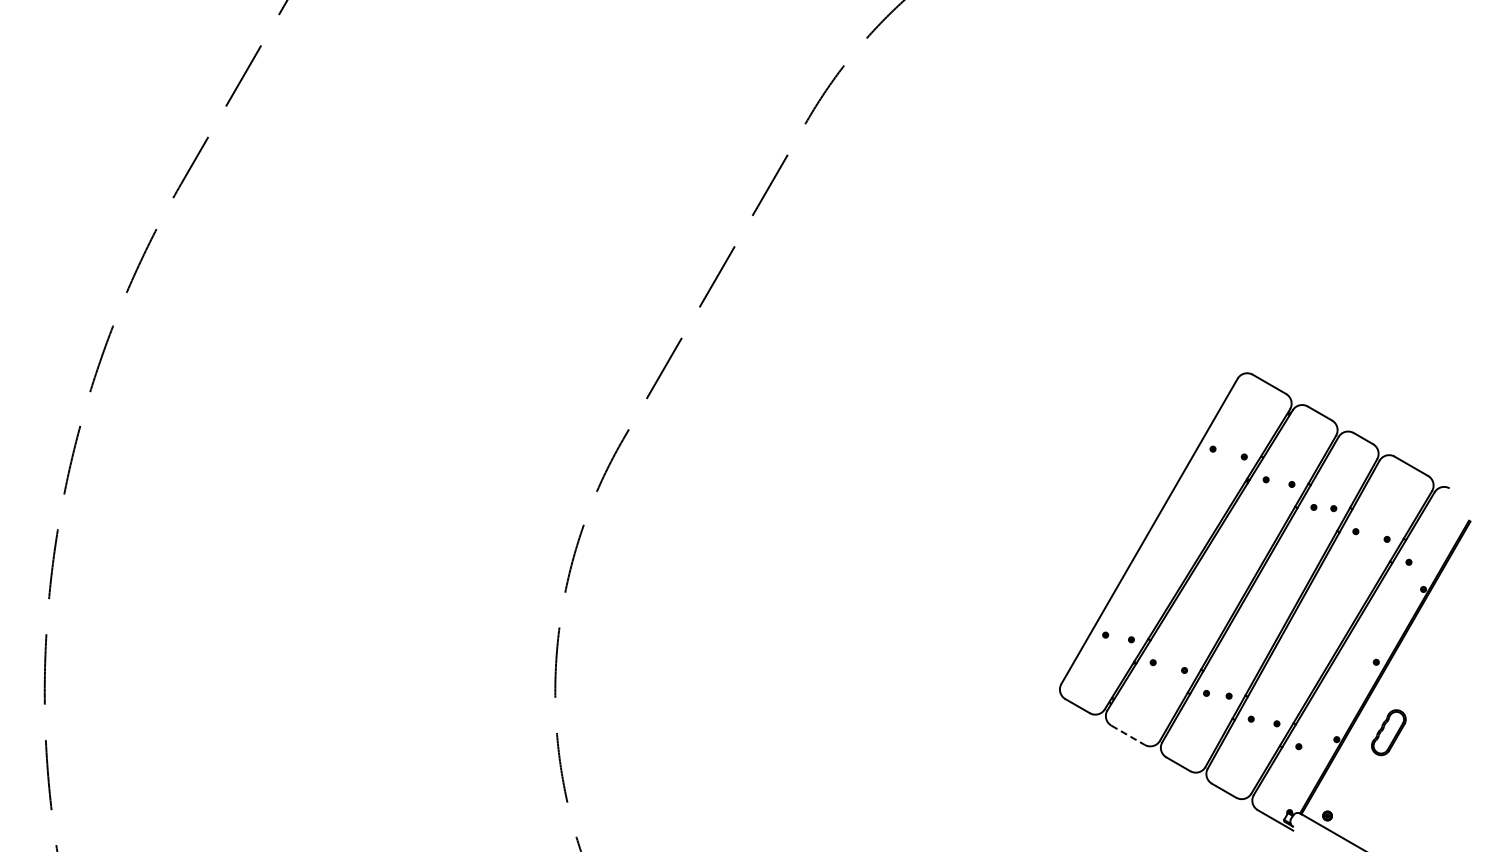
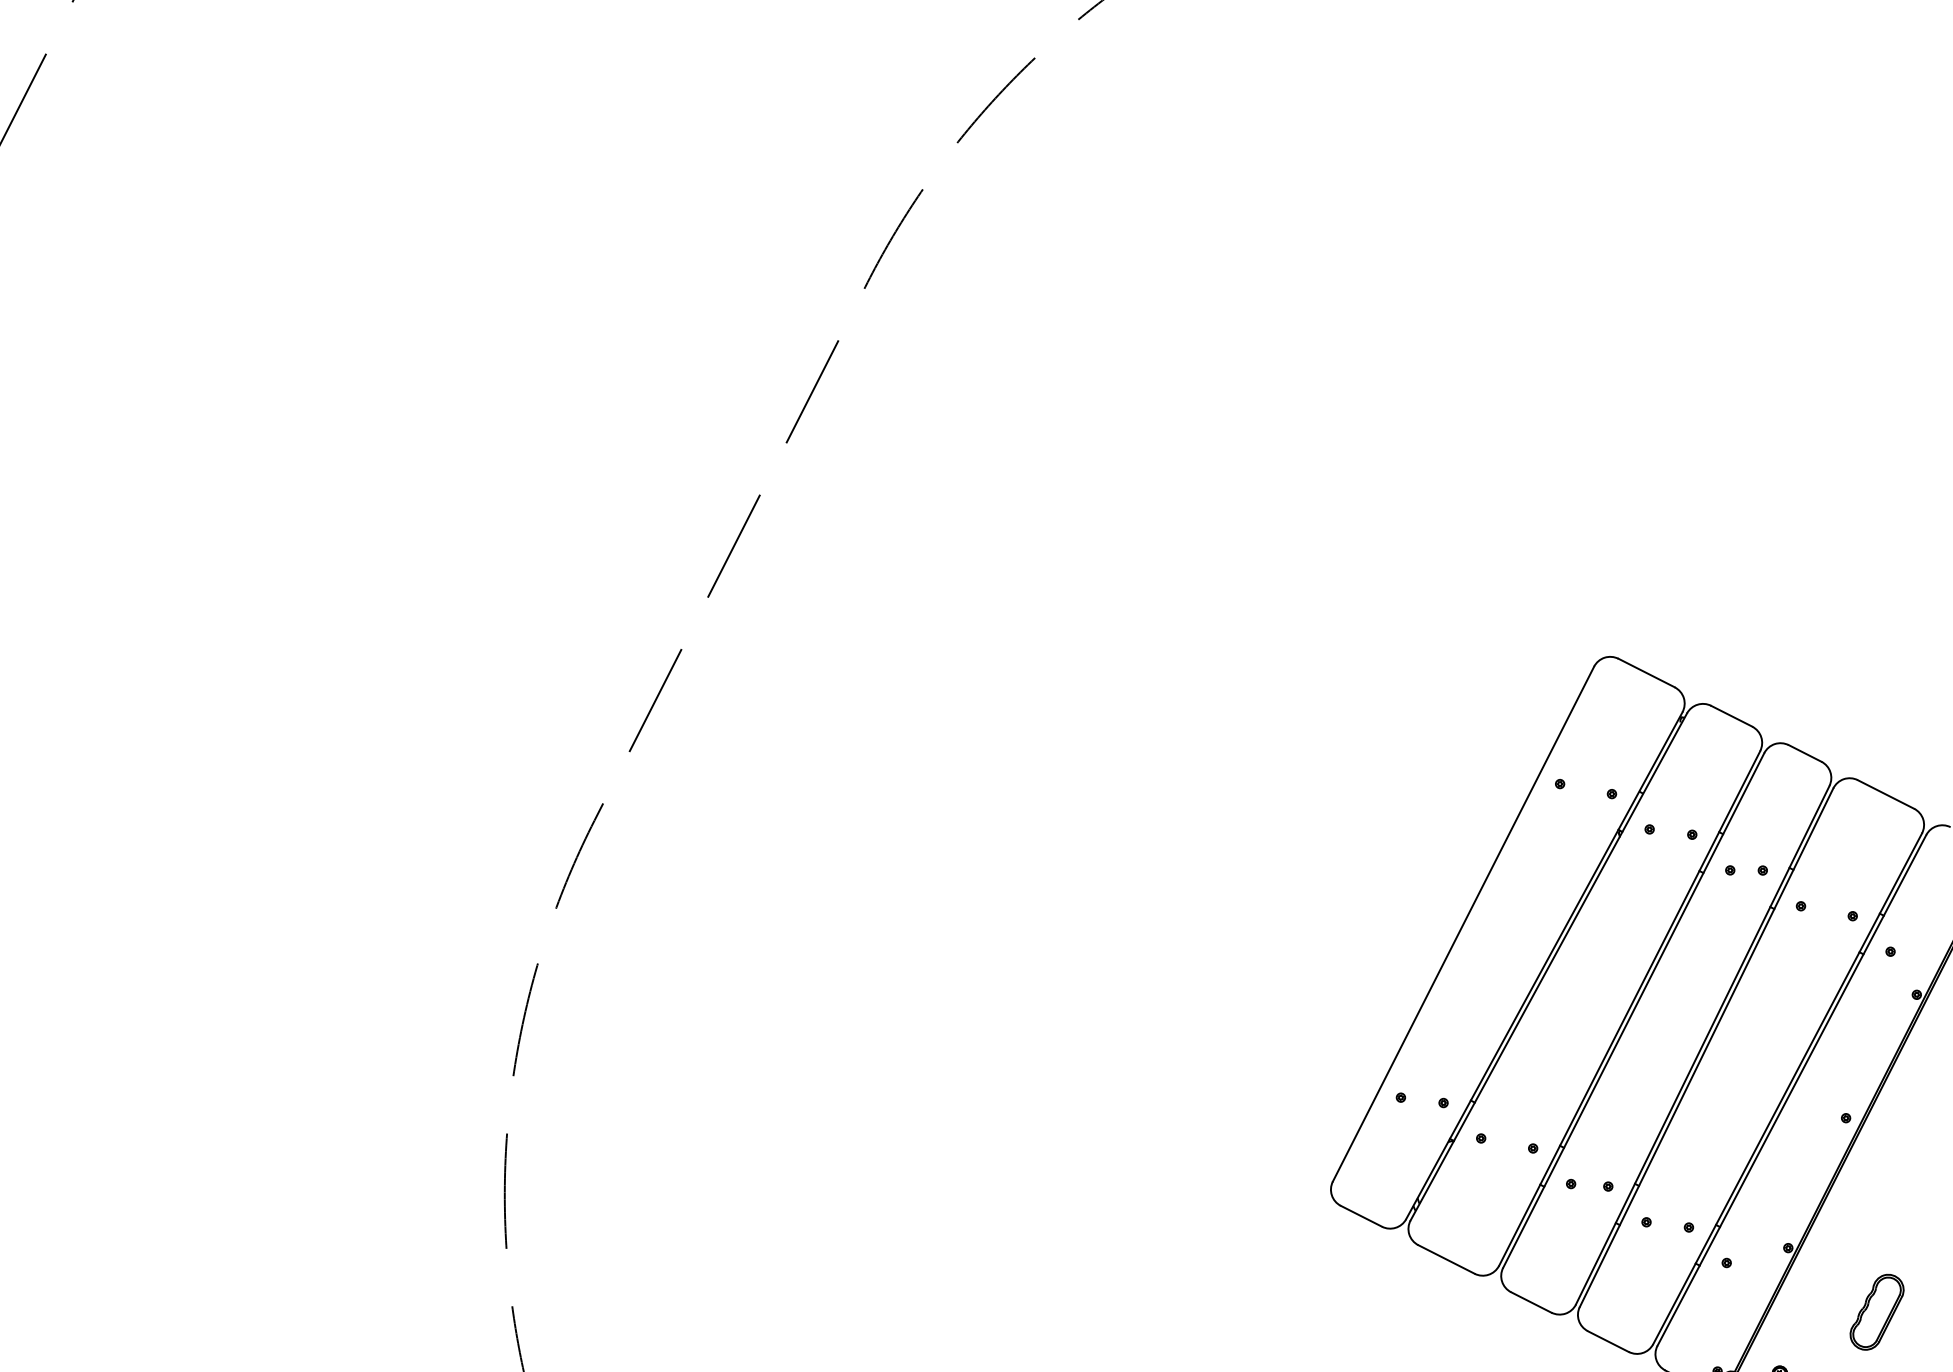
part: (1388, 732) -> (1876, 1311), moved
line: (1128, 735) -> (1447, 1259), dashed -> solid

